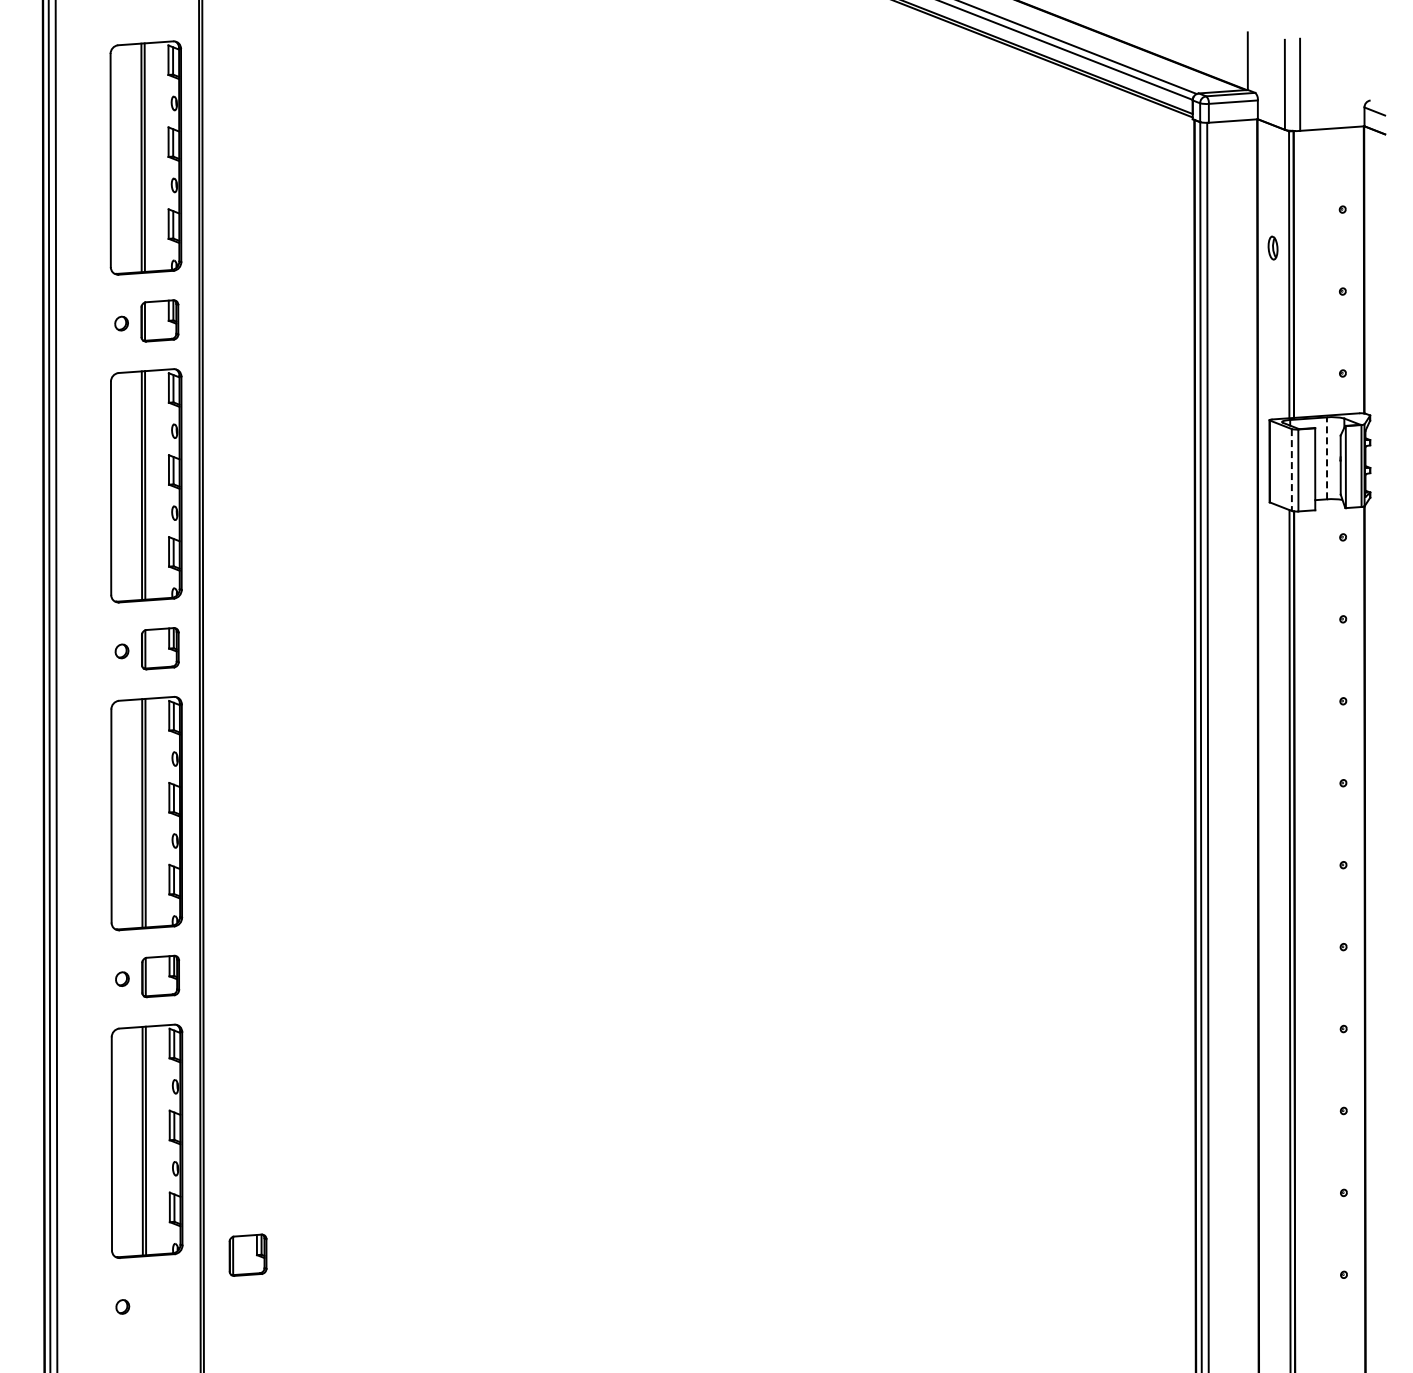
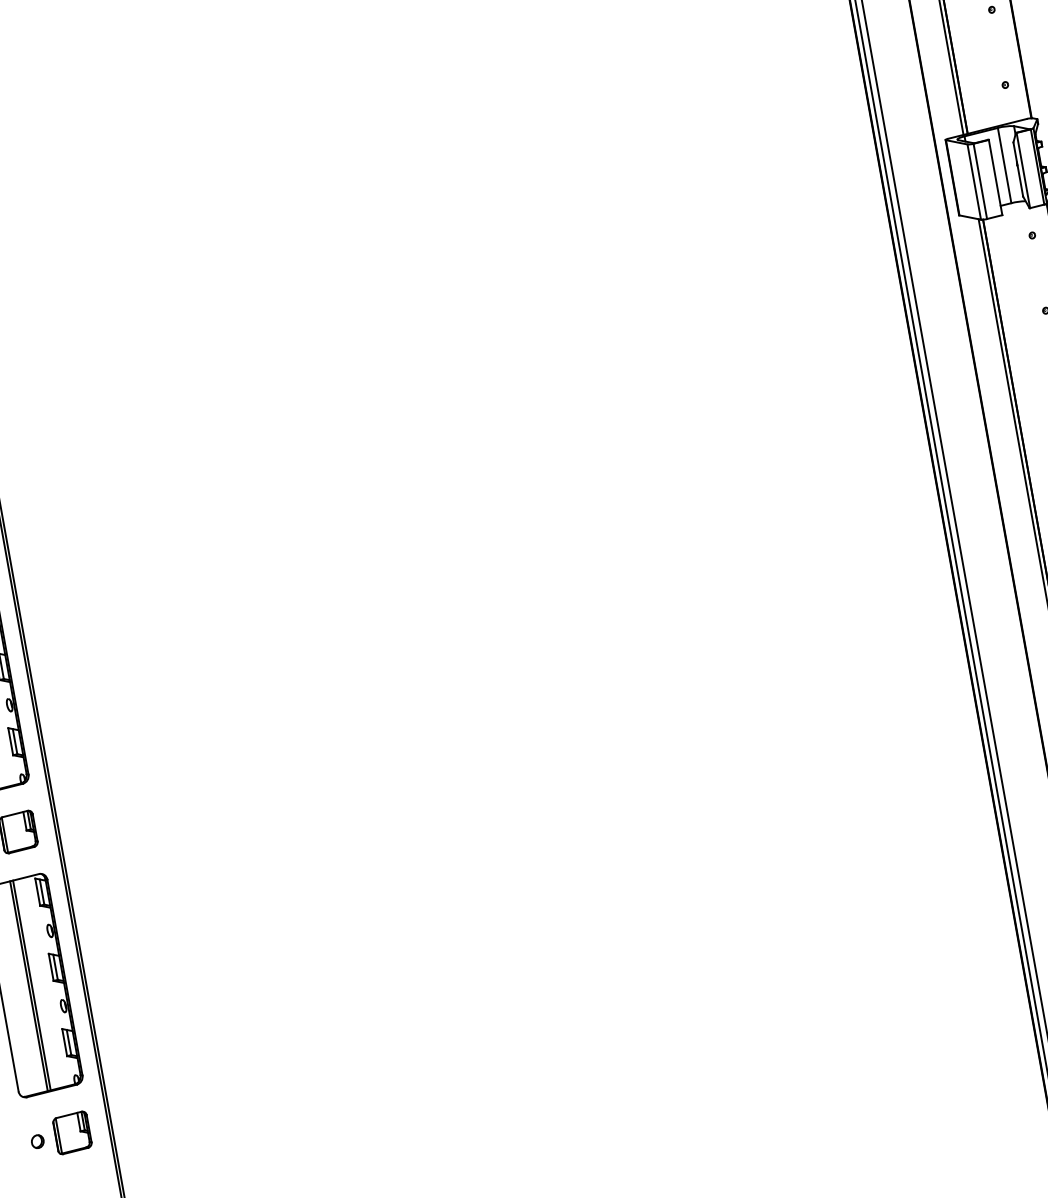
line: (1327, 458) -> (1005, 165), dashed -> solid
line: (1291, 470) -> (974, 182), dashed -> solid
part: (247, 1254) -> (71, 1132), moved

